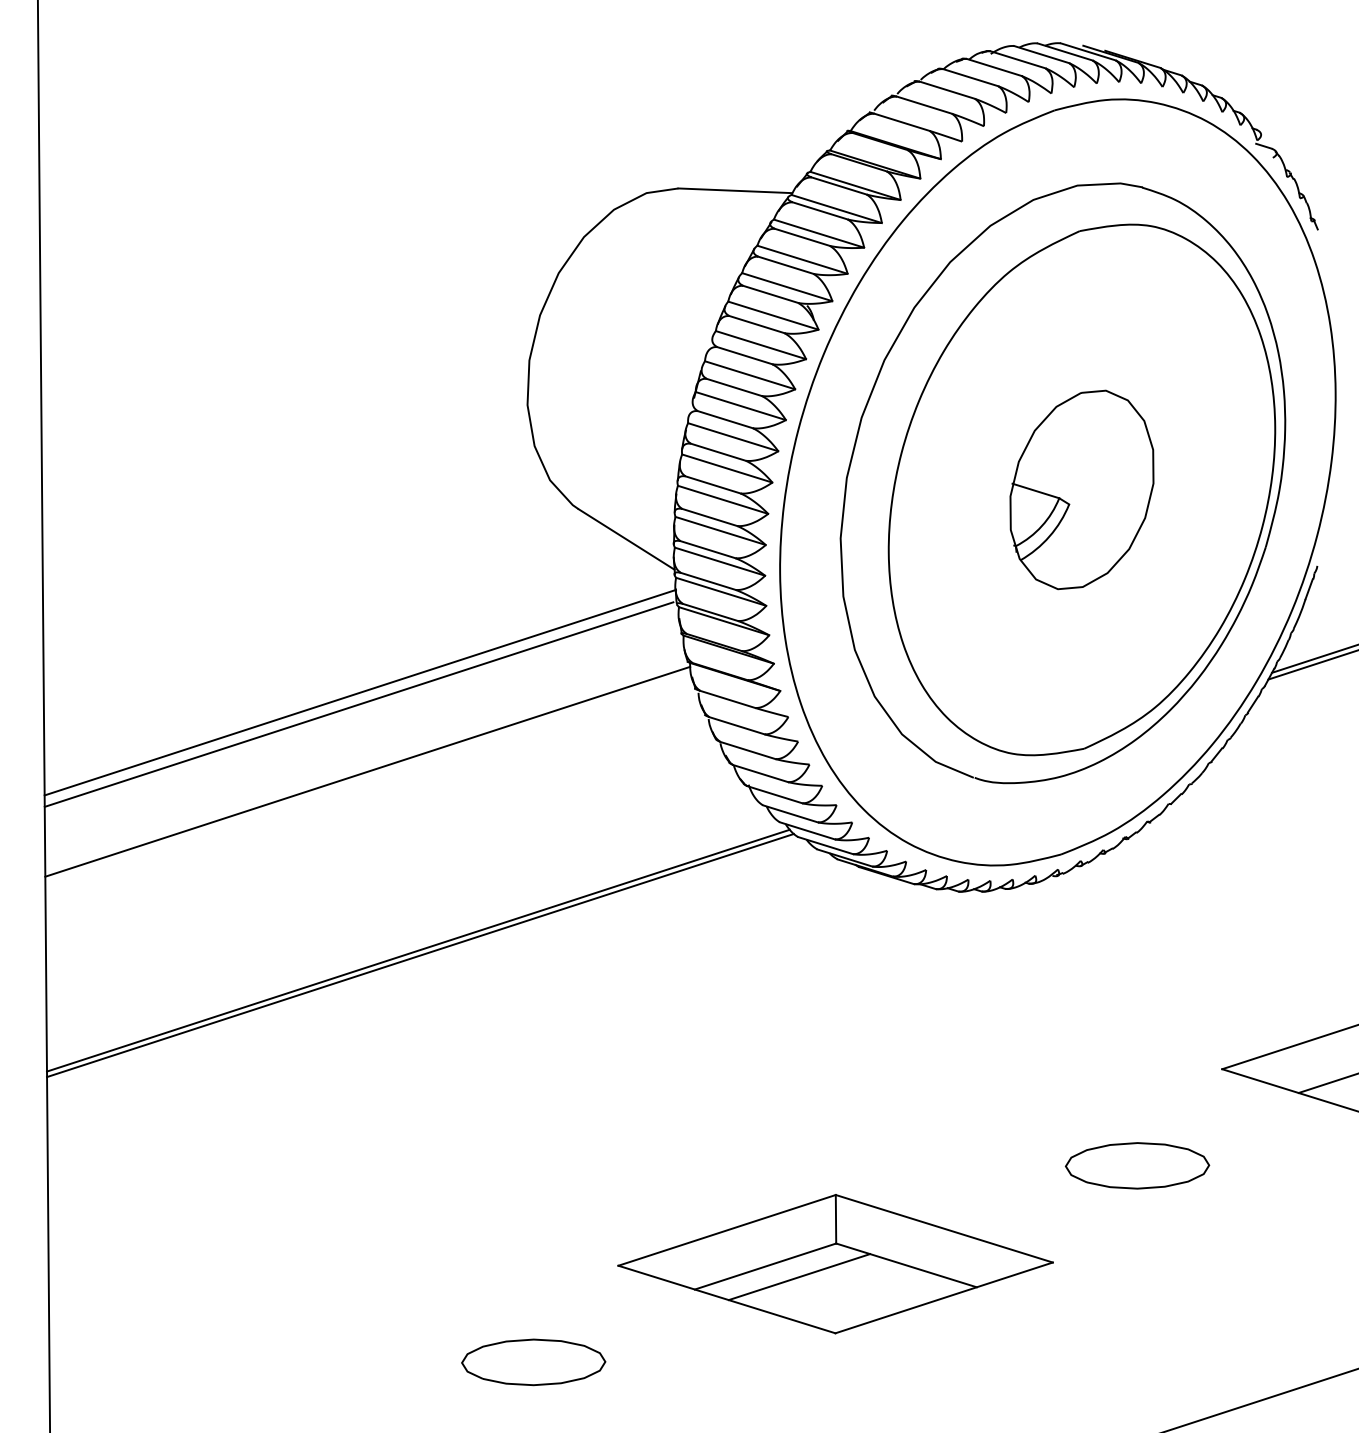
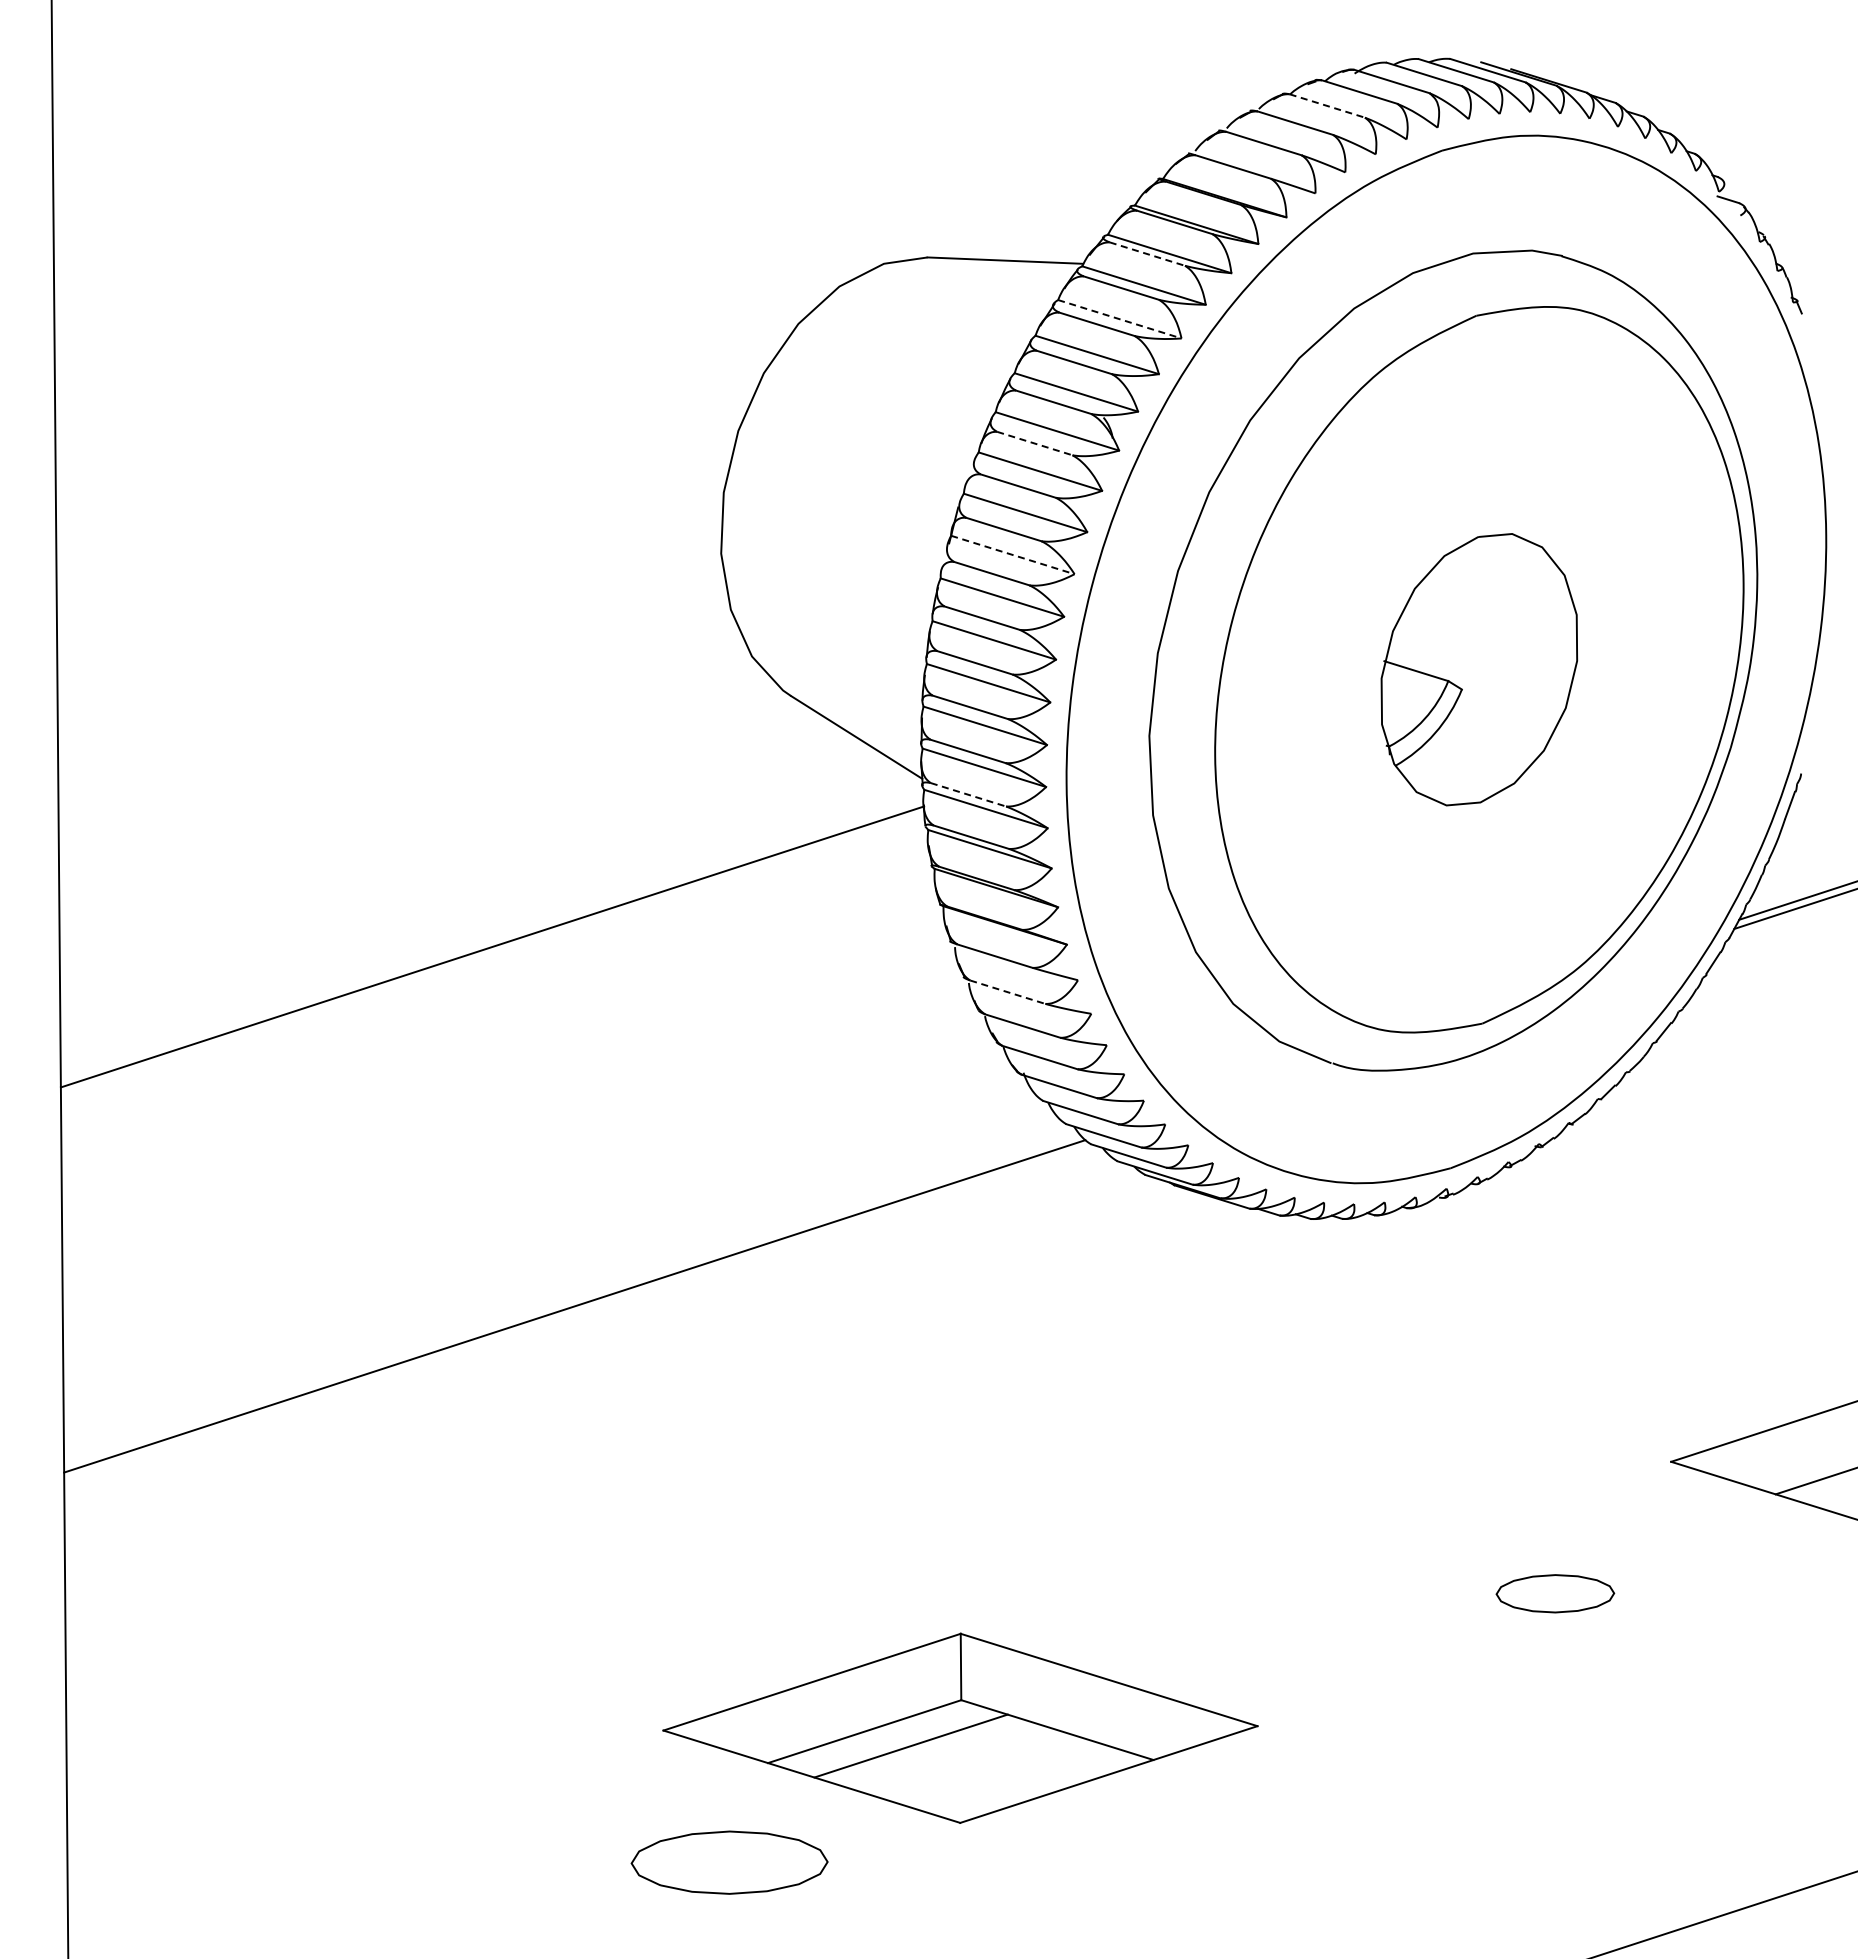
line: (970, 78) -> (1327, 106), solid -> dashed
line: (839, 186) -> (1147, 254), solid -> dashed
line: (818, 233) -> (1119, 319), solid -> dashed
line: (757, 324) -> (1035, 443), solid -> dashed
line: (740, 406) -> (1012, 555), solid -> dashed
line: (708, 581) -> (968, 794), solid -> dashed
line: (358, 704) -> (490, 963), removed
line: (737, 726) -> (1008, 992), solid -> dashed
line: (367, 771) -> (502, 1054), removed
line: (418, 950) -> (571, 1299), removed
part: (1137, 1165) -> (1555, 1593), size x0.6
part: (835, 1263) -> (960, 1727), moved

